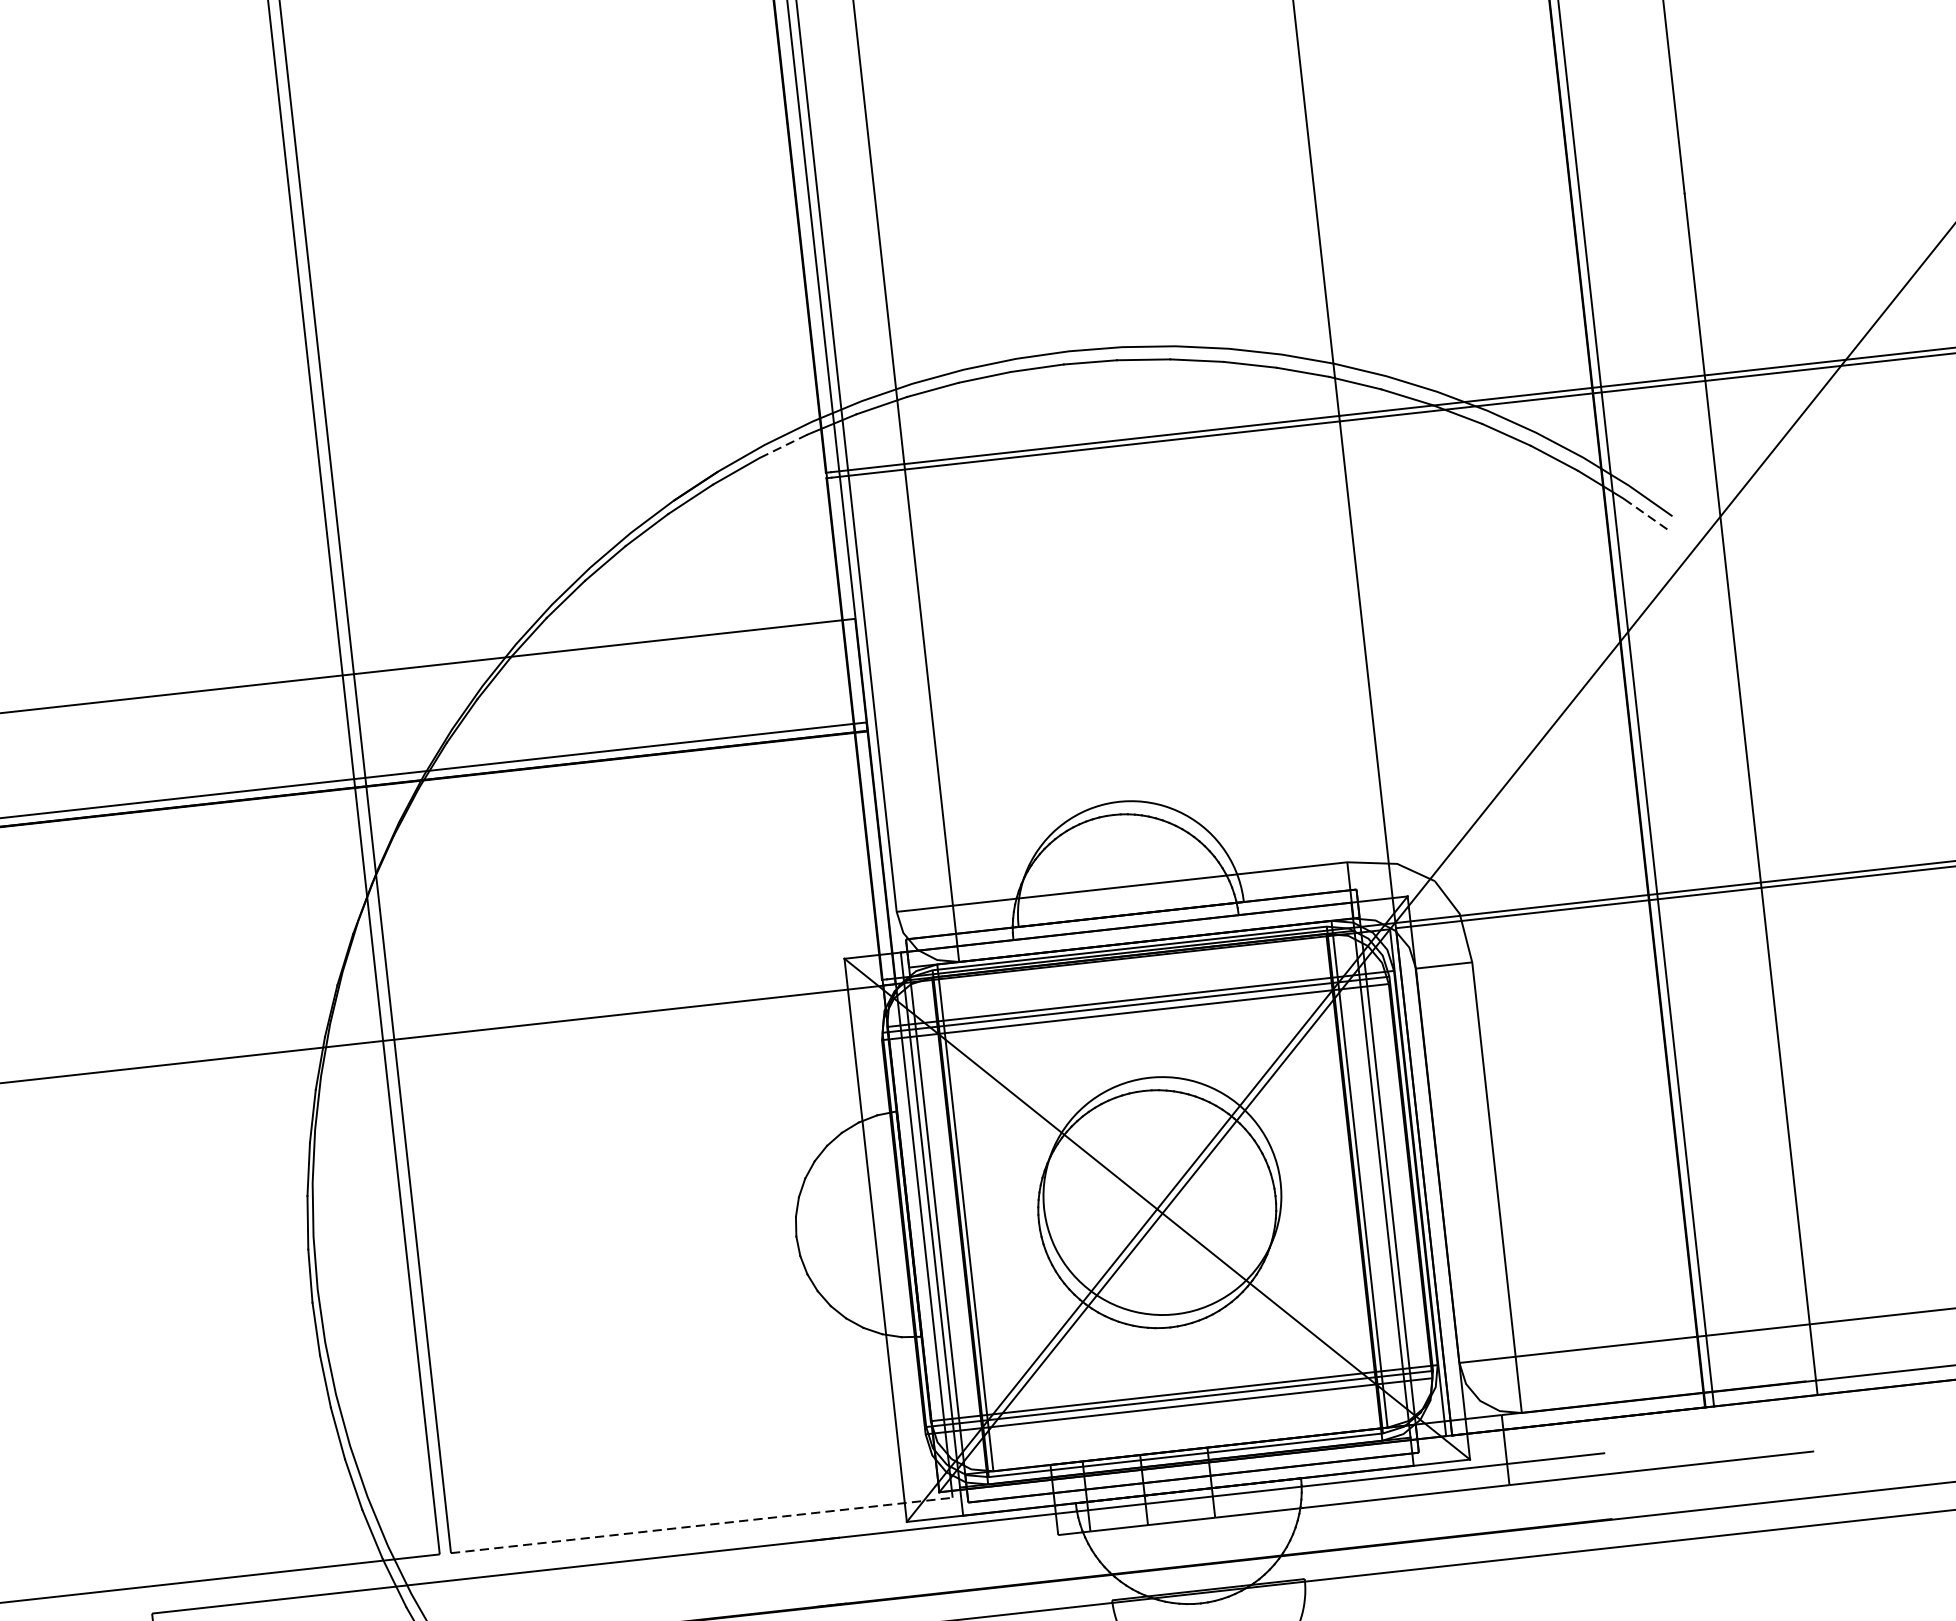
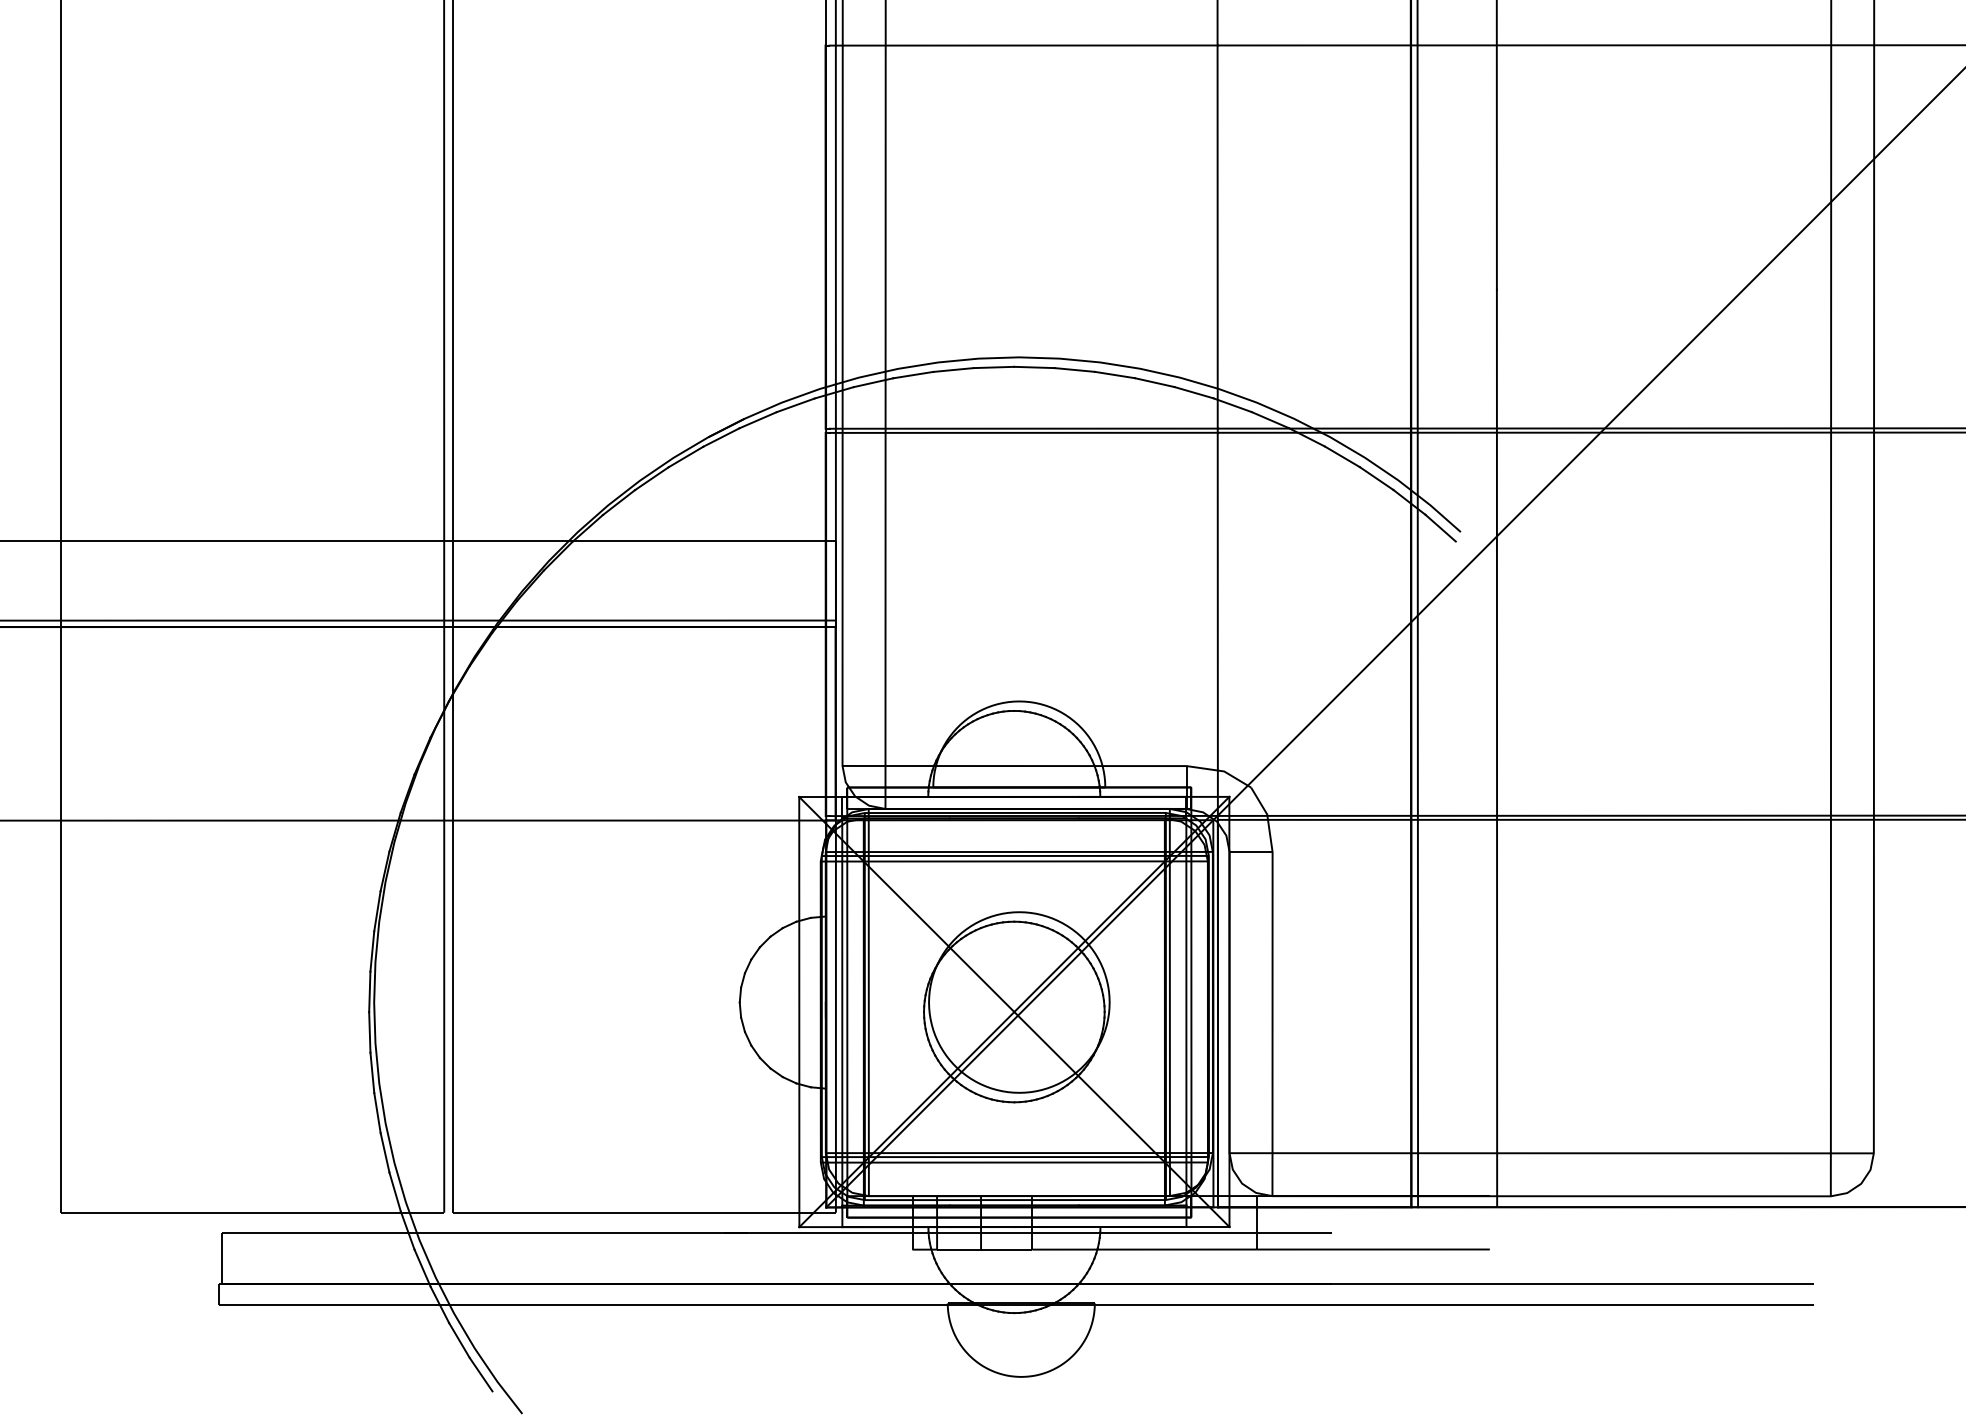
line: (783, 446) -> (795, 405), dashed -> solid
line: (1645, 513) -> (1440, 527), dashed -> solid
line: (701, 1525) -> (644, 1212), dashed -> solid

